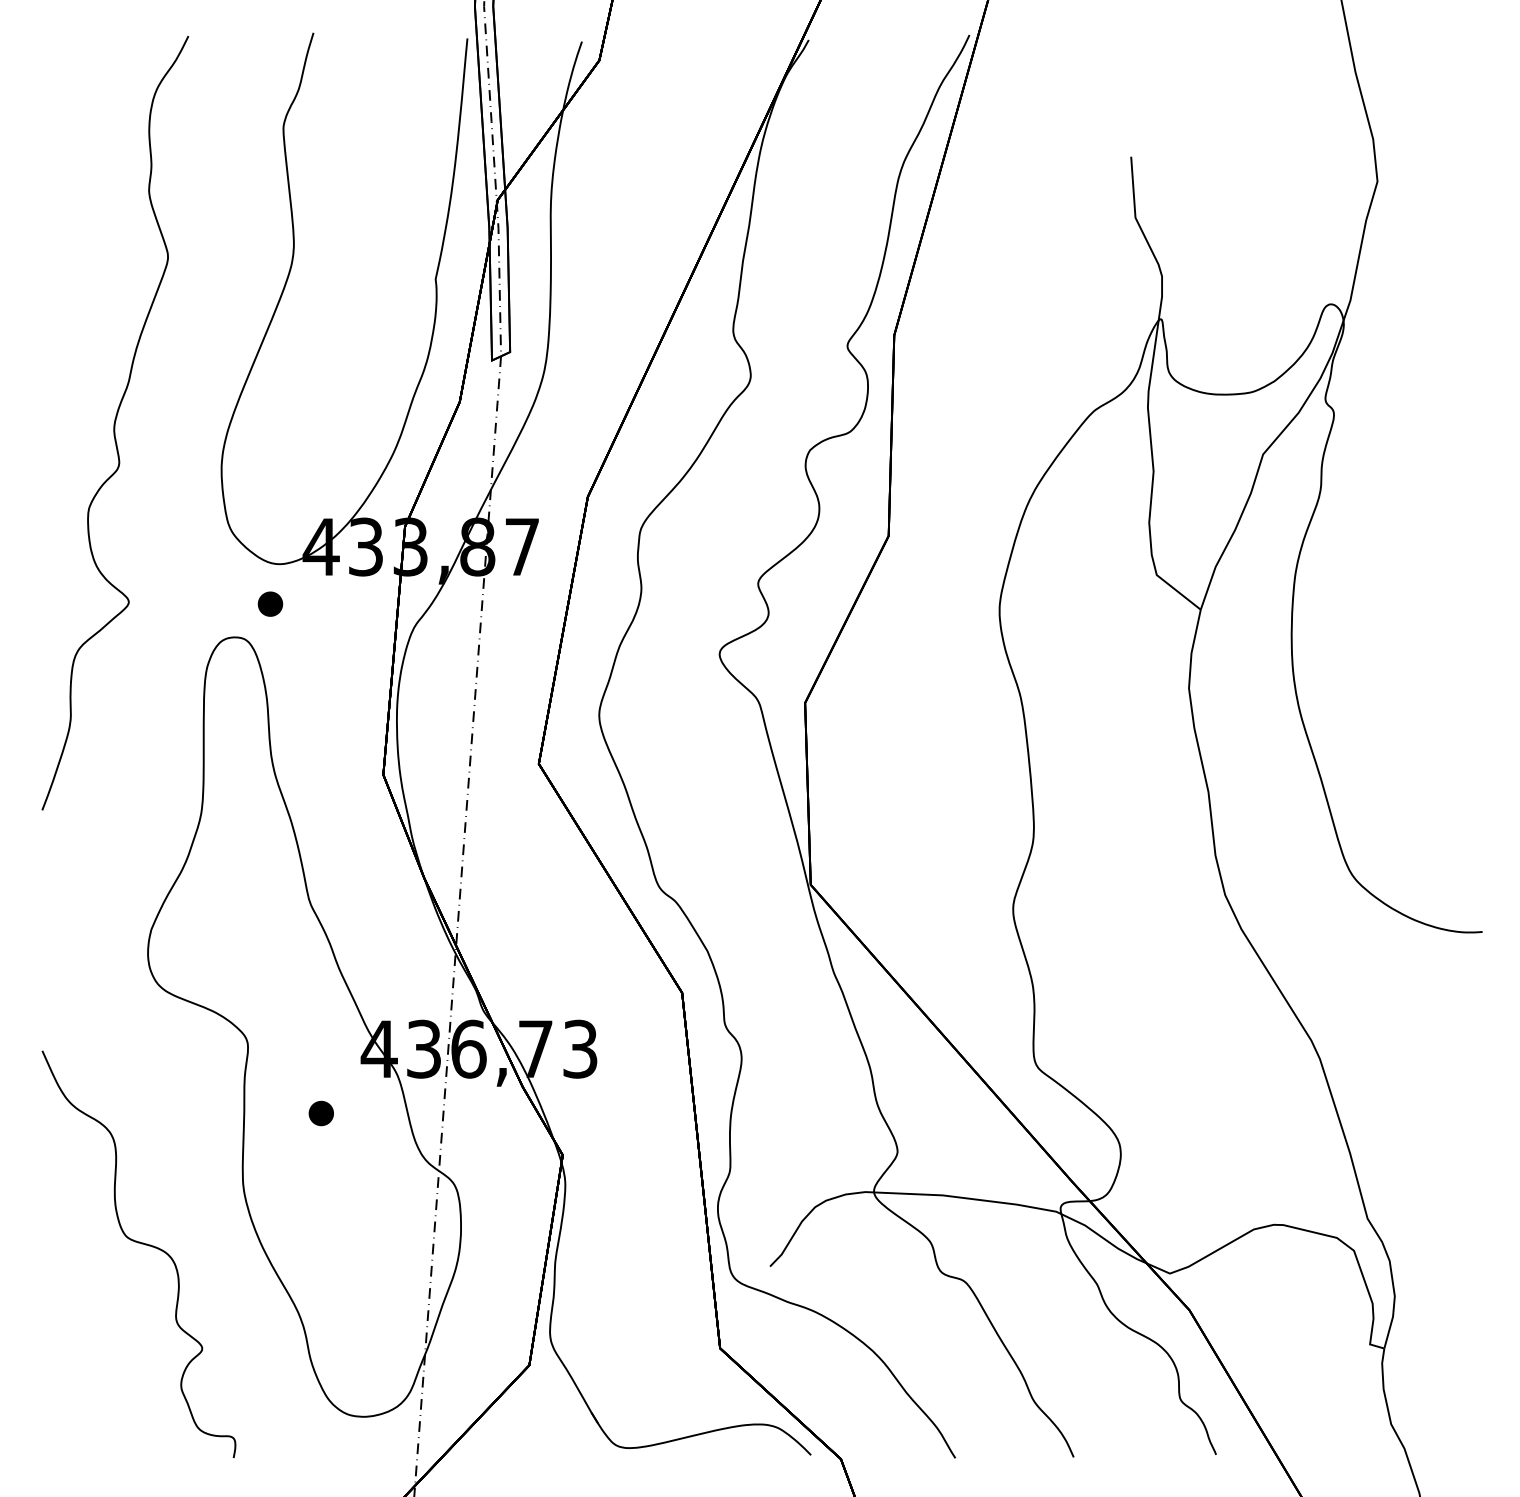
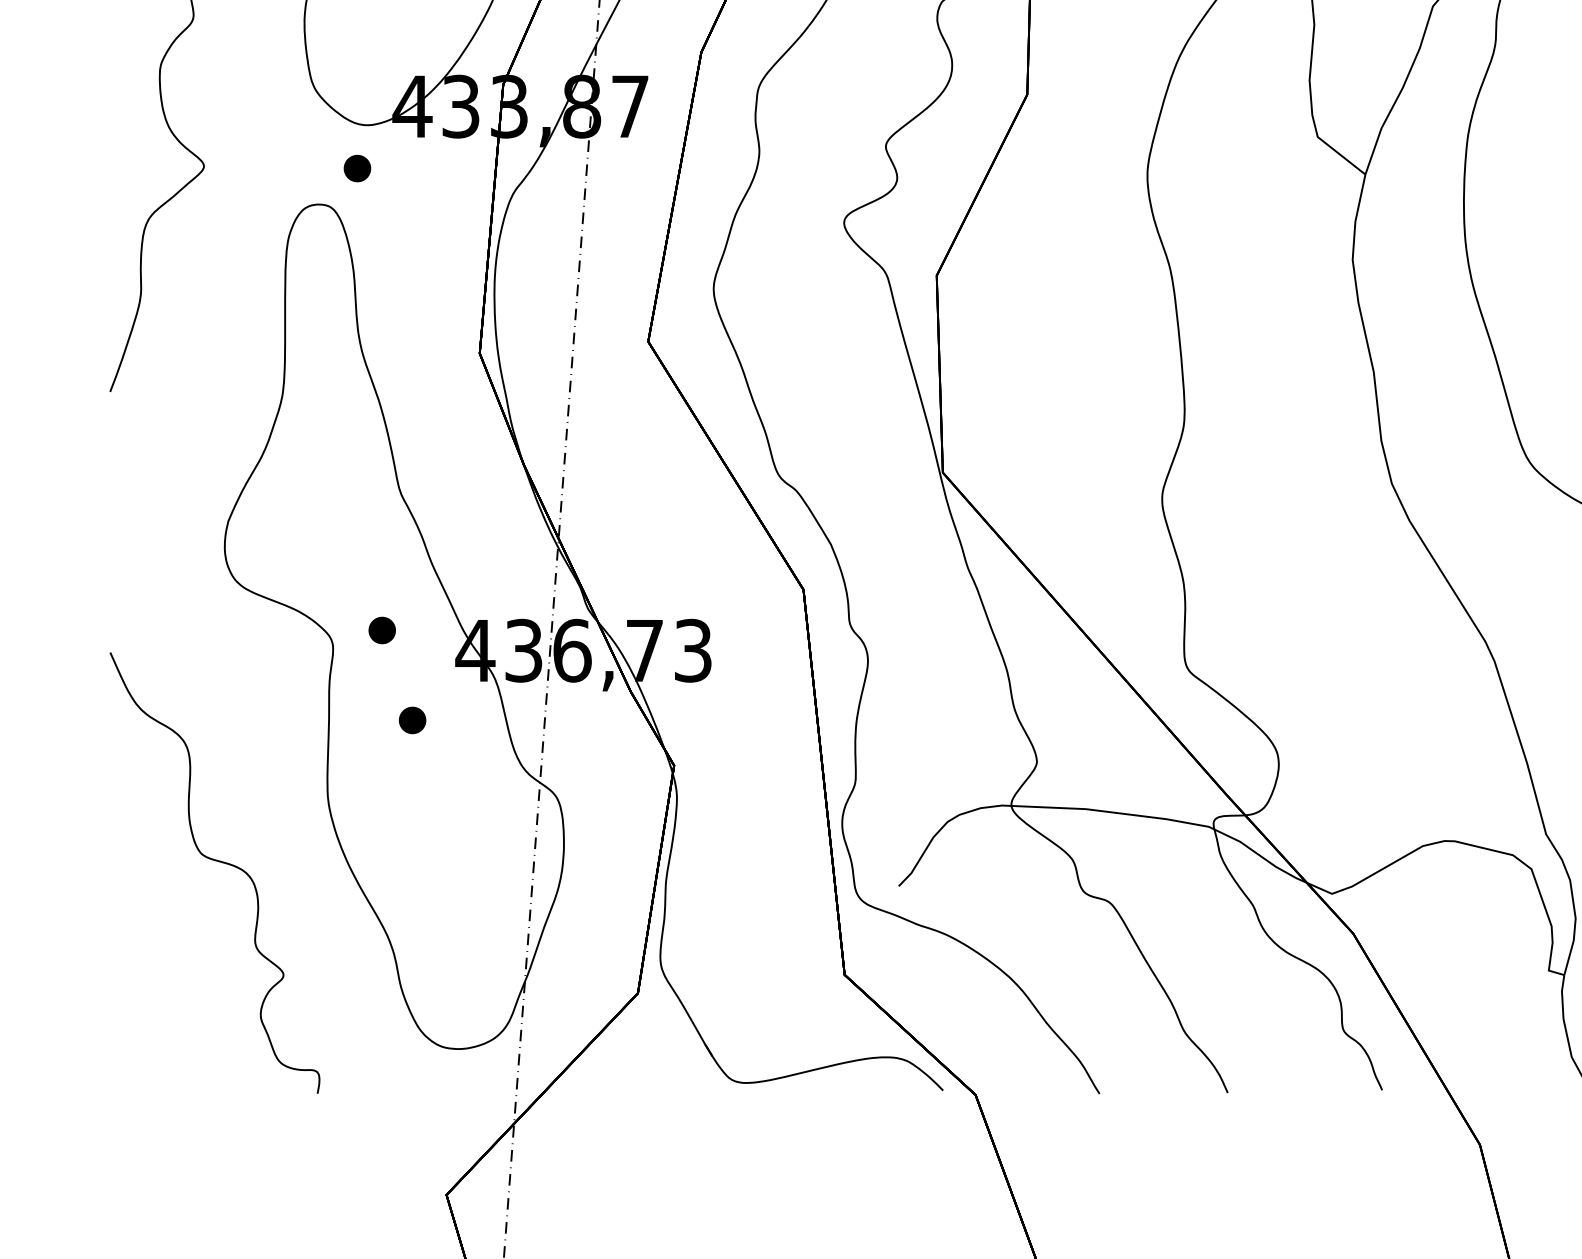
part: (292, 1030) -> (381, 630), added

